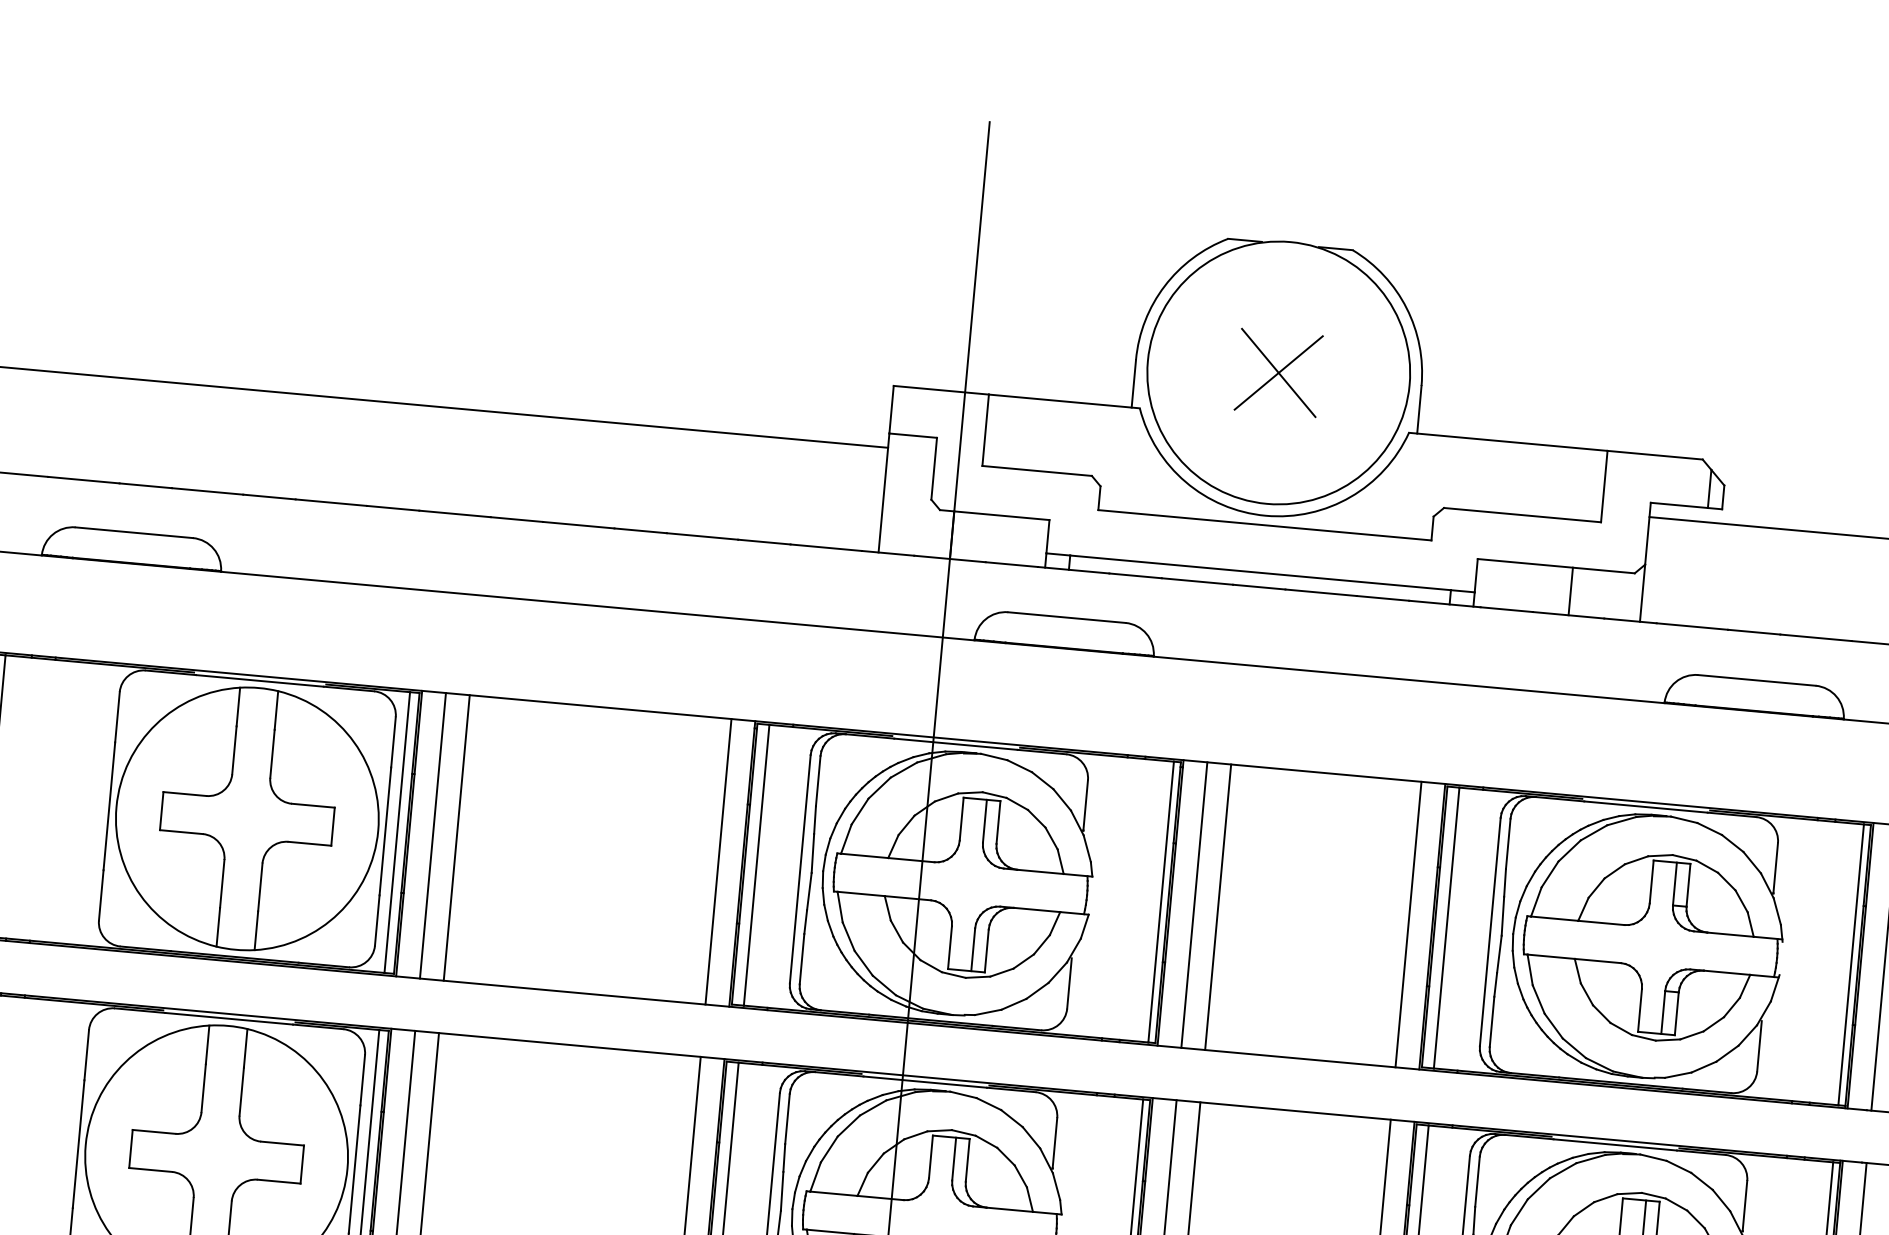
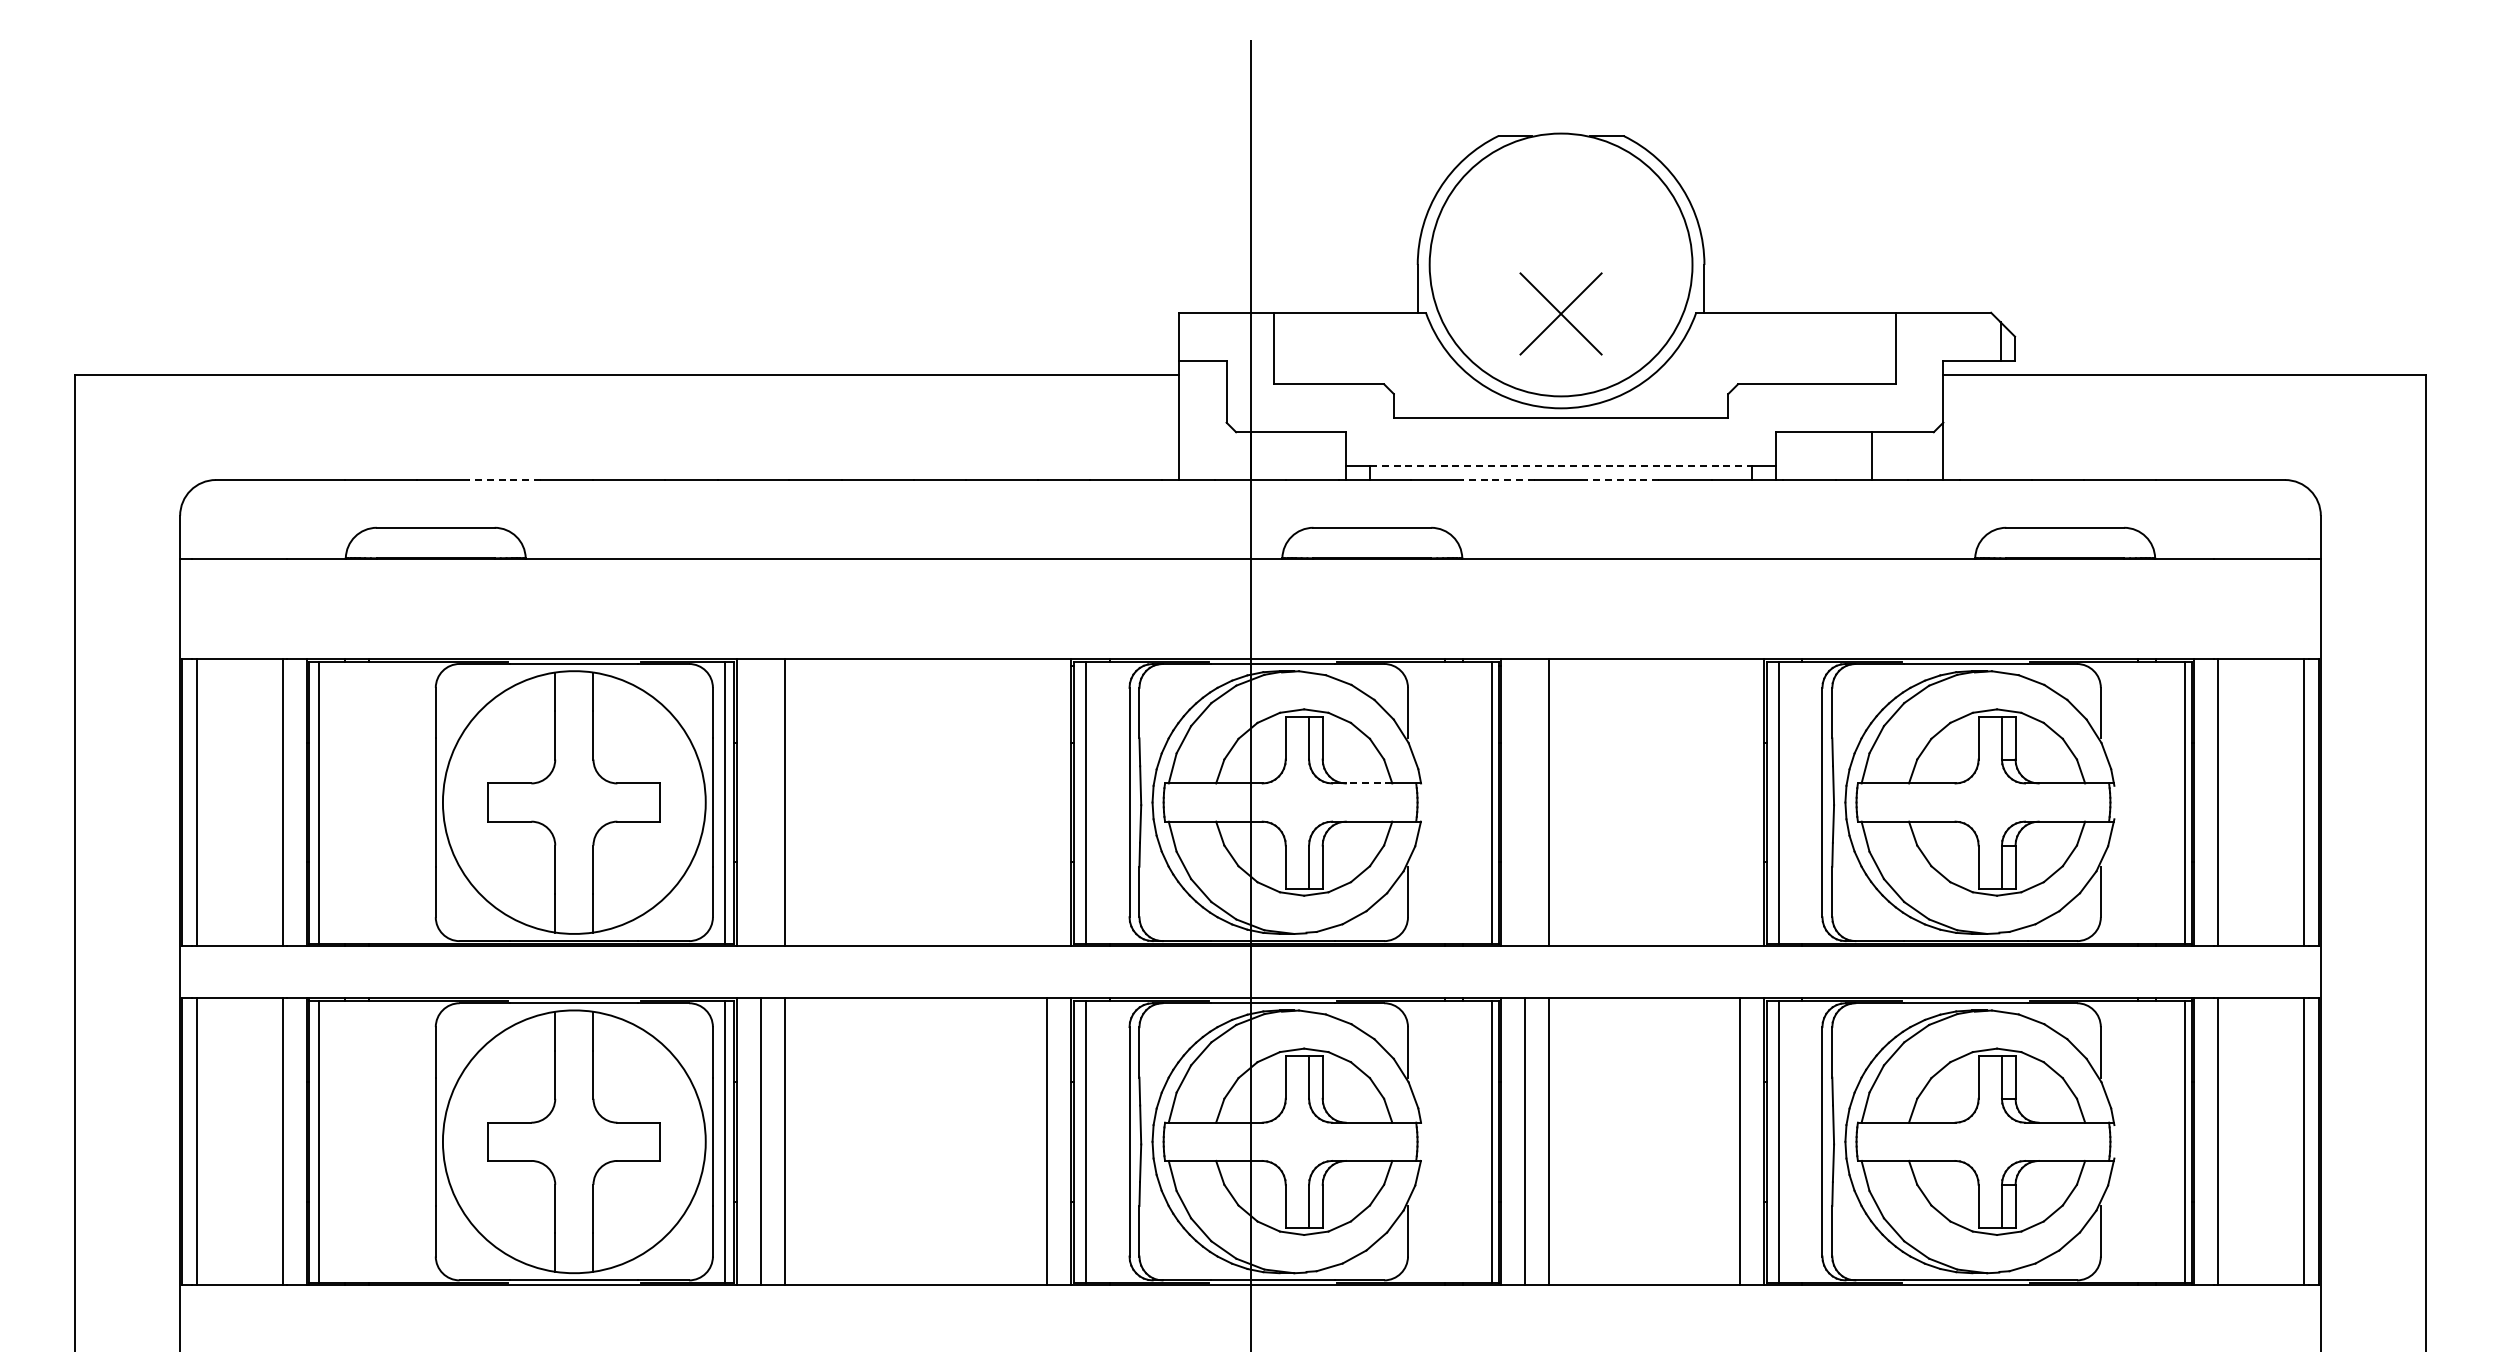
part: (1278, 372) -> (1560, 313), moved
line: (207, 491) -> (505, 480), solid -> dashed
line: (1261, 572) -> (1561, 465), solid -> dashed
line: (1196, 581) -> (1498, 480), solid -> dashed
line: (1321, 593) -> (1623, 480), solid -> dashed
line: (432, 835) -> (760, 802), removed
line: (718, 861) -> (1047, 802), removed
line: (1039, 871) -> (1368, 783), solid -> dashed
line: (1194, 905) -> (1525, 802), removed
line: (1408, 924) -> (1740, 802), removed

